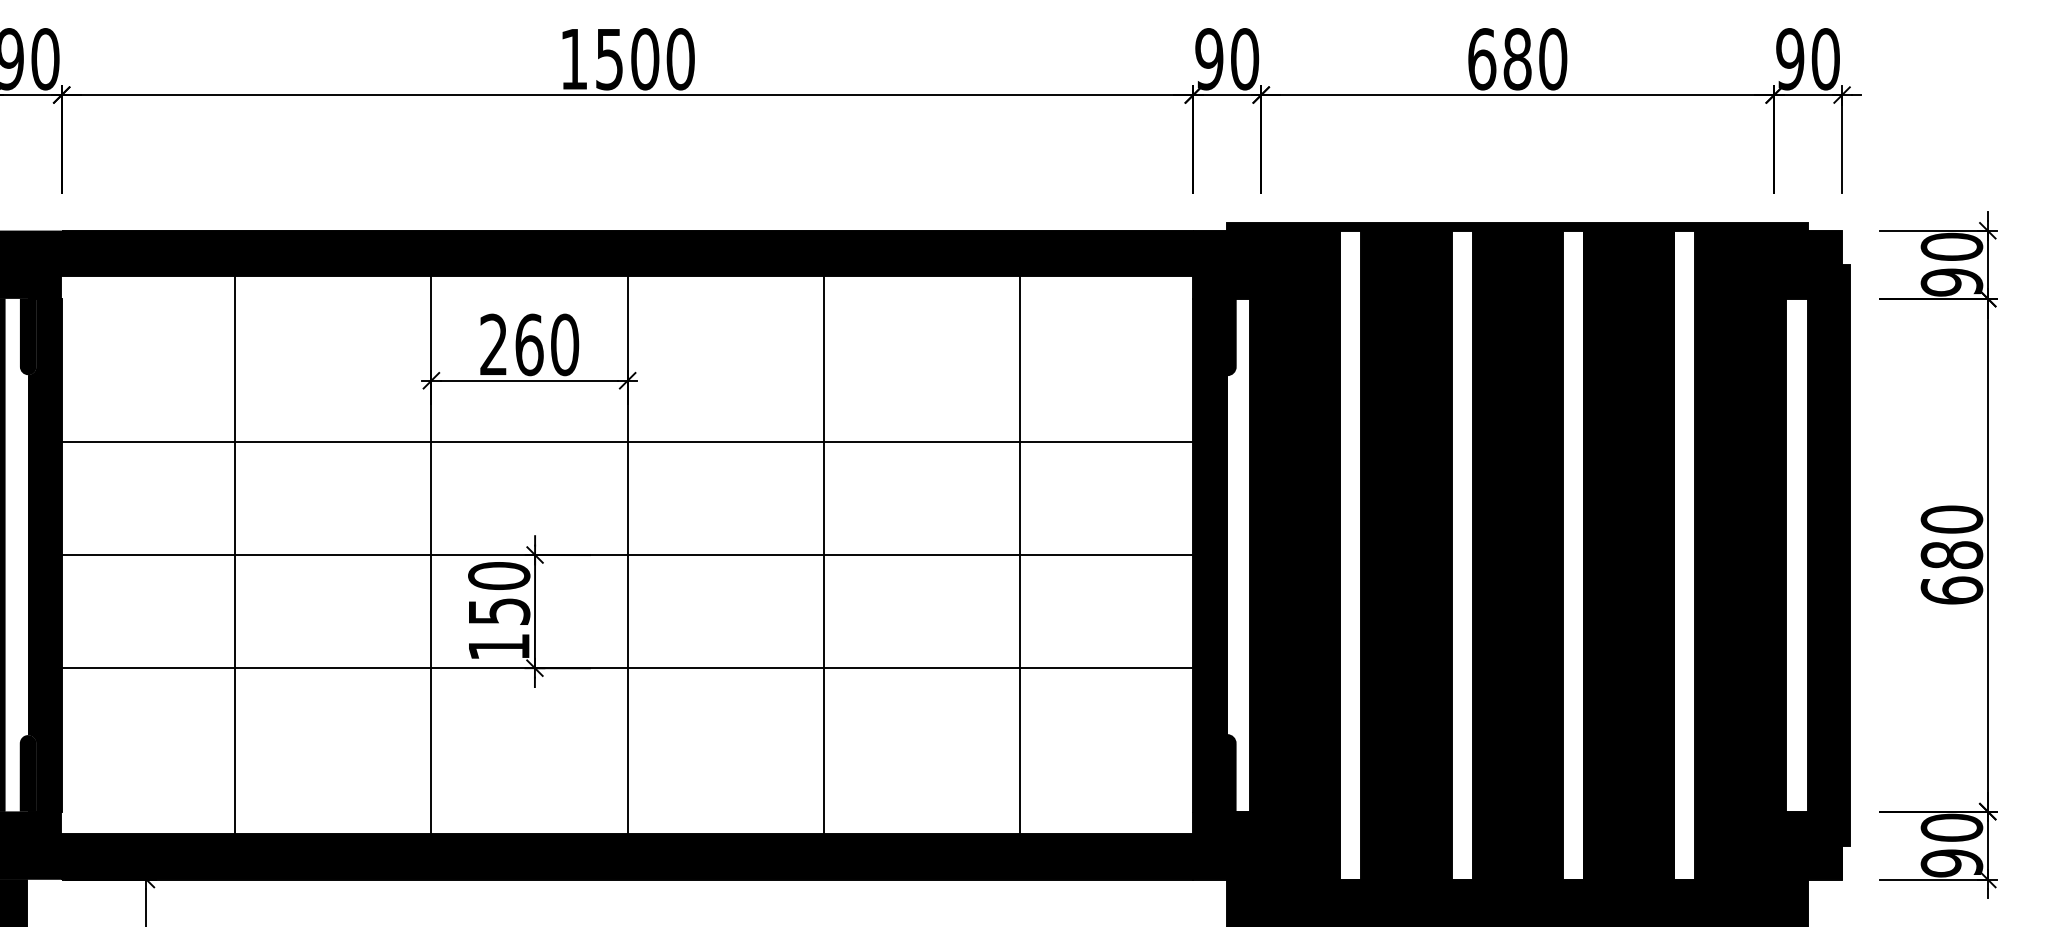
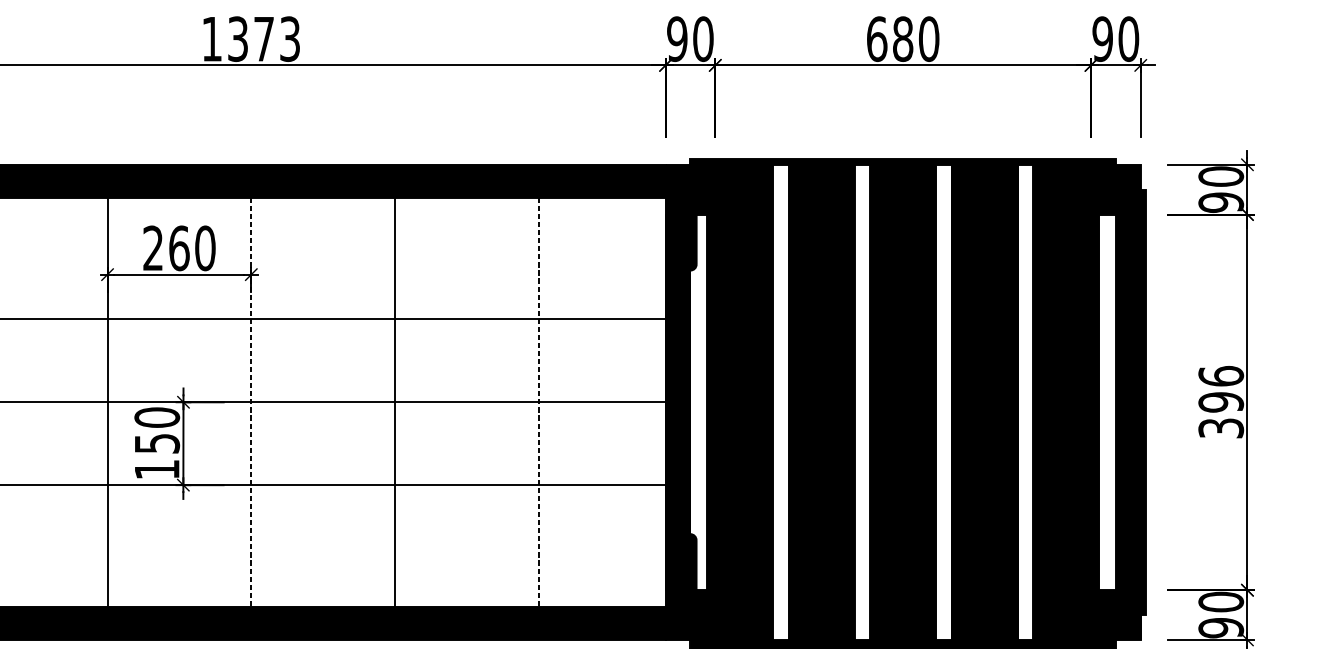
text: (645, 59) -> (264, 39), 1500 -> 1373
text: (1951, 554) -> (1220, 401), 680 -> 396
line: (627, 555) -> (251, 402), solid -> dashed
line: (1019, 555) -> (538, 402), solid -> dashed

